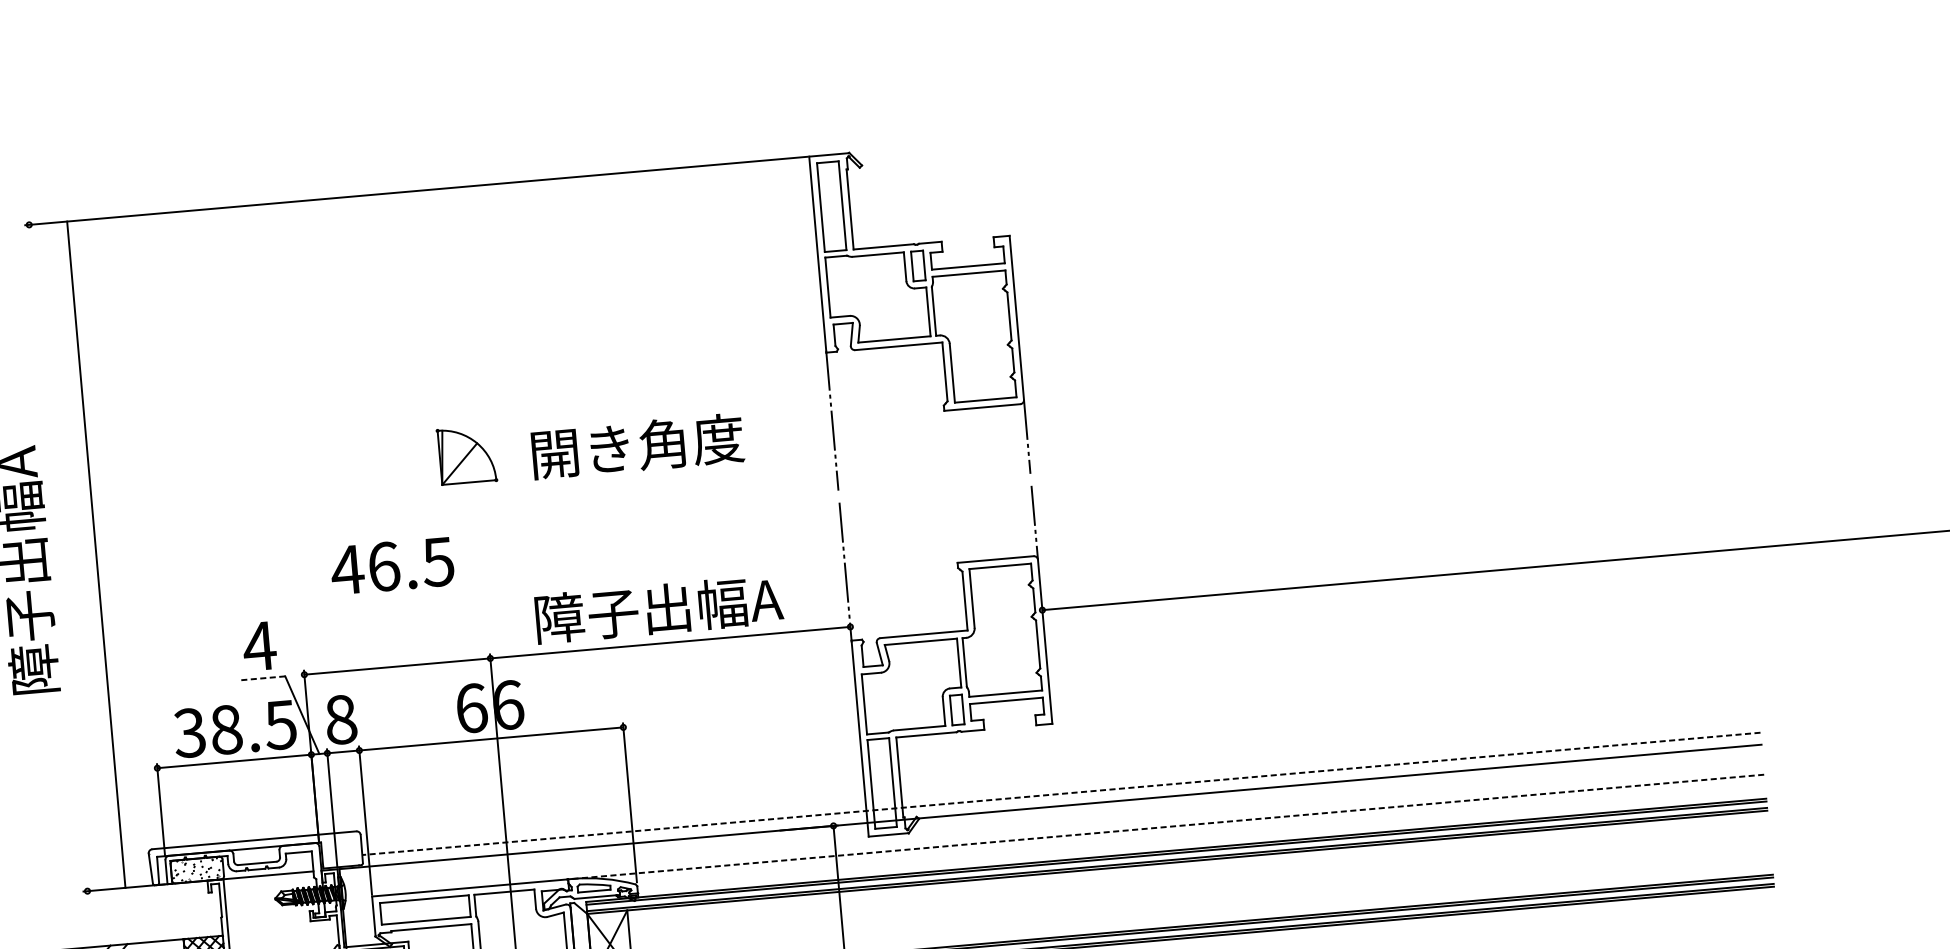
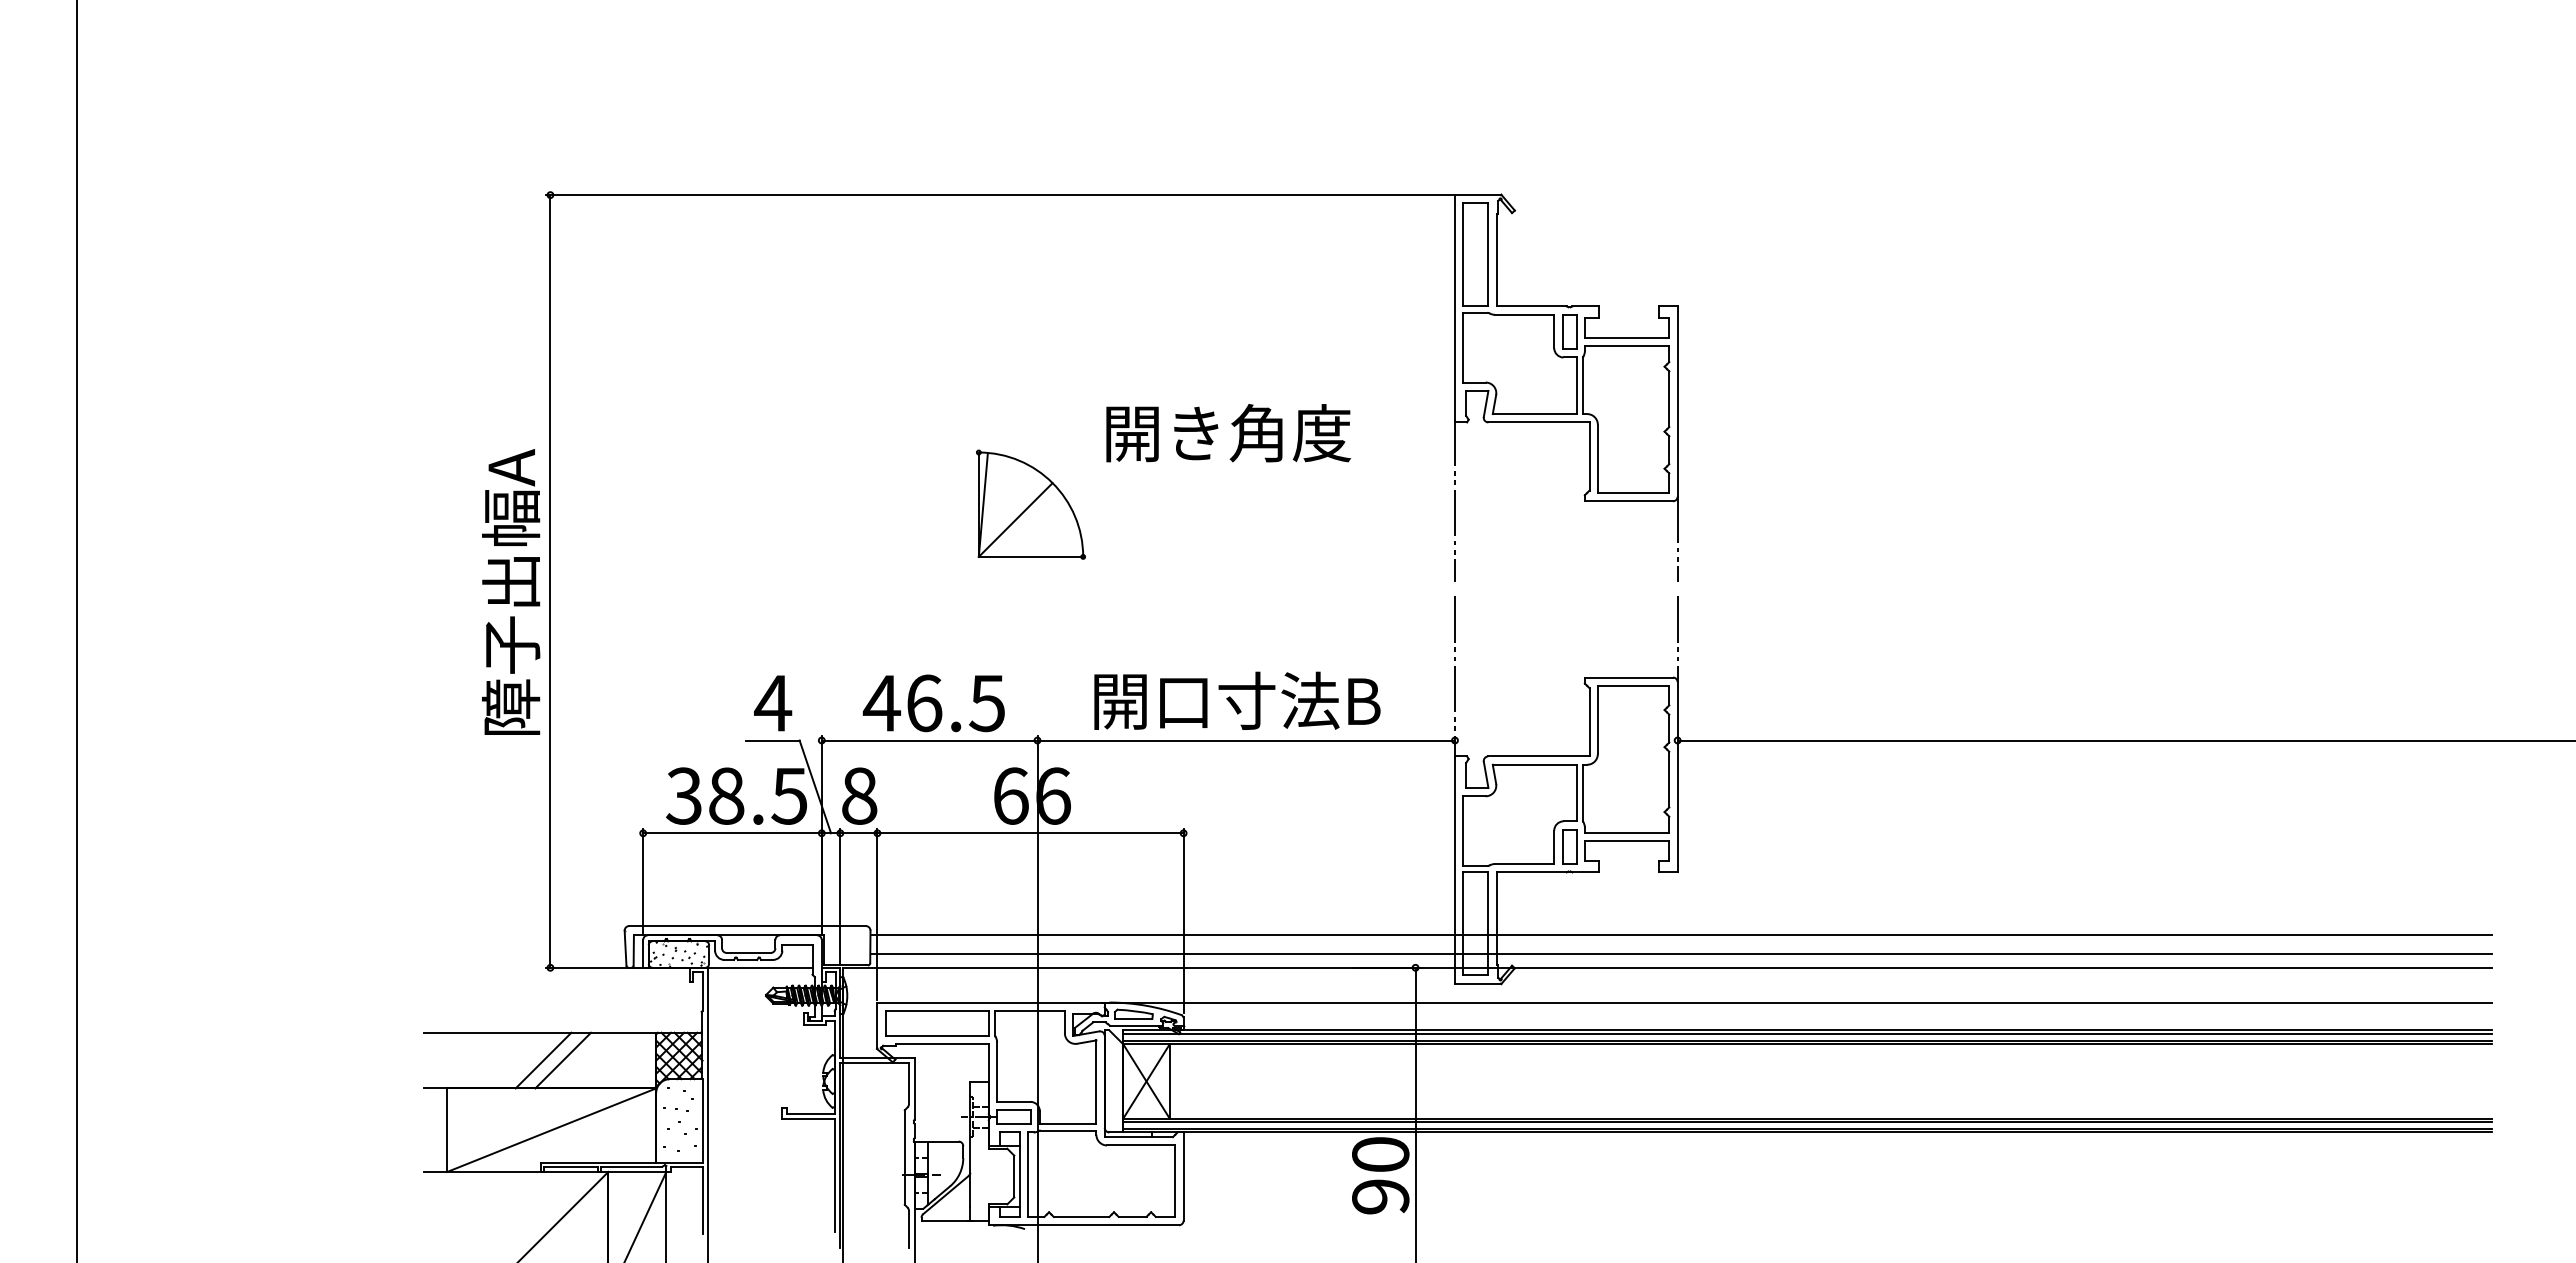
text: (637, 446) -> (1228, 433), moved
part: (466, 455) -> (1030, 504), size x1.67
line: (96, 554) -> (550, 581), moved
text: (391, 566) -> (933, 703), moved
text: (658, 608) -> (1236, 700), 障子出幅A -> 開口寸法B
line: (261, 678) -> (772, 740), dashed -> solid
line: (1059, 778) -> (1680, 935), added
line: (1061, 793) -> (1681, 953), dashed -> solid
line: (1165, 827) -> (1797, 1002), dashed -> solid

